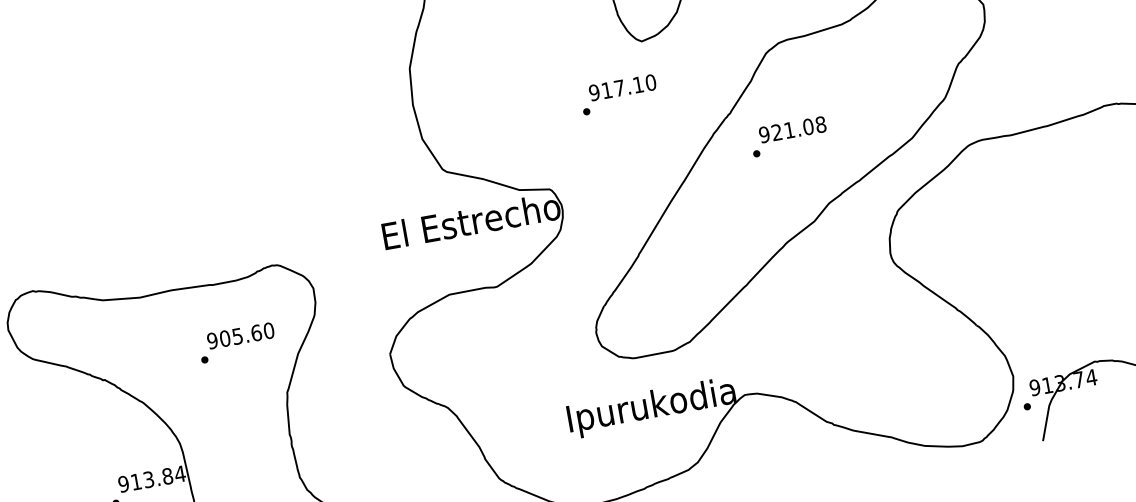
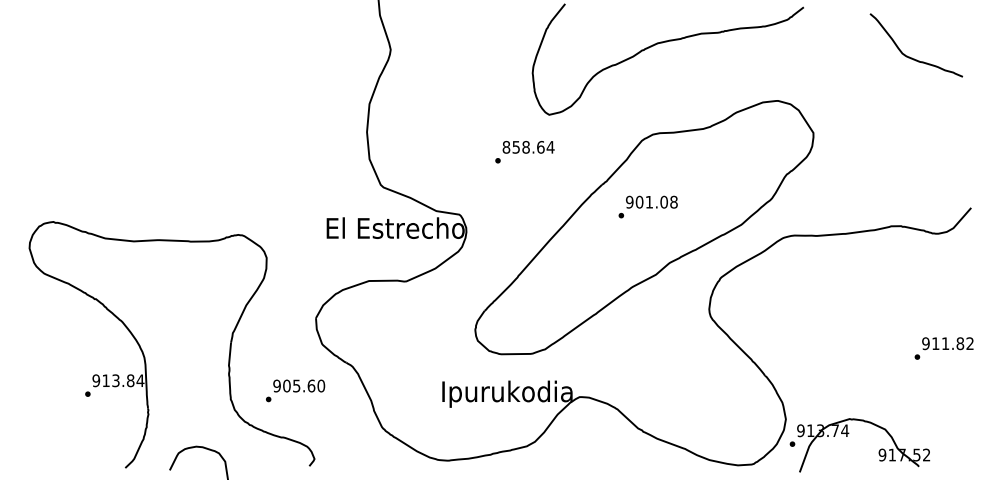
text: (622, 86) -> (528, 146), 917.10 -> 858.64
text: (776, 131) -> (639, 201), 921.08 -> 901.08
text: (237, 342) -> (295, 390), moved

